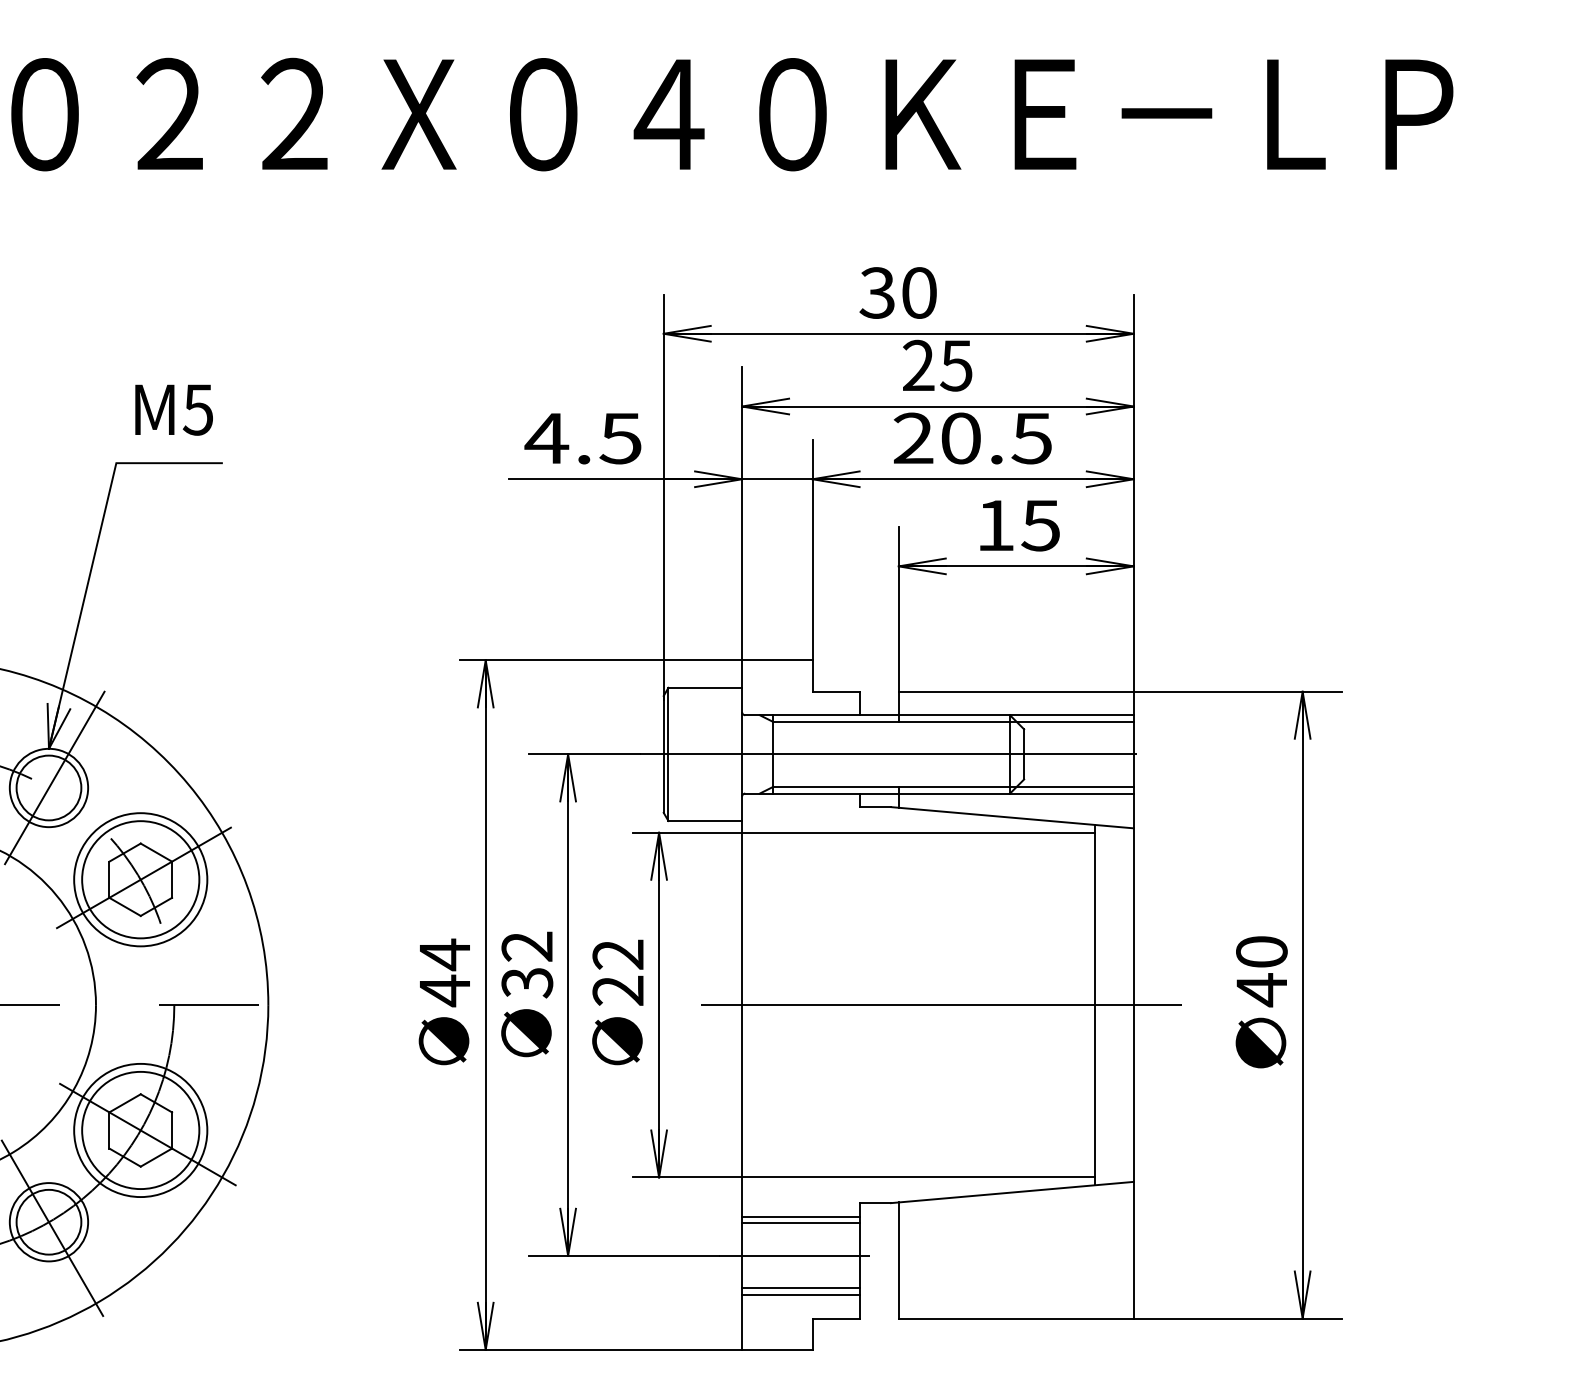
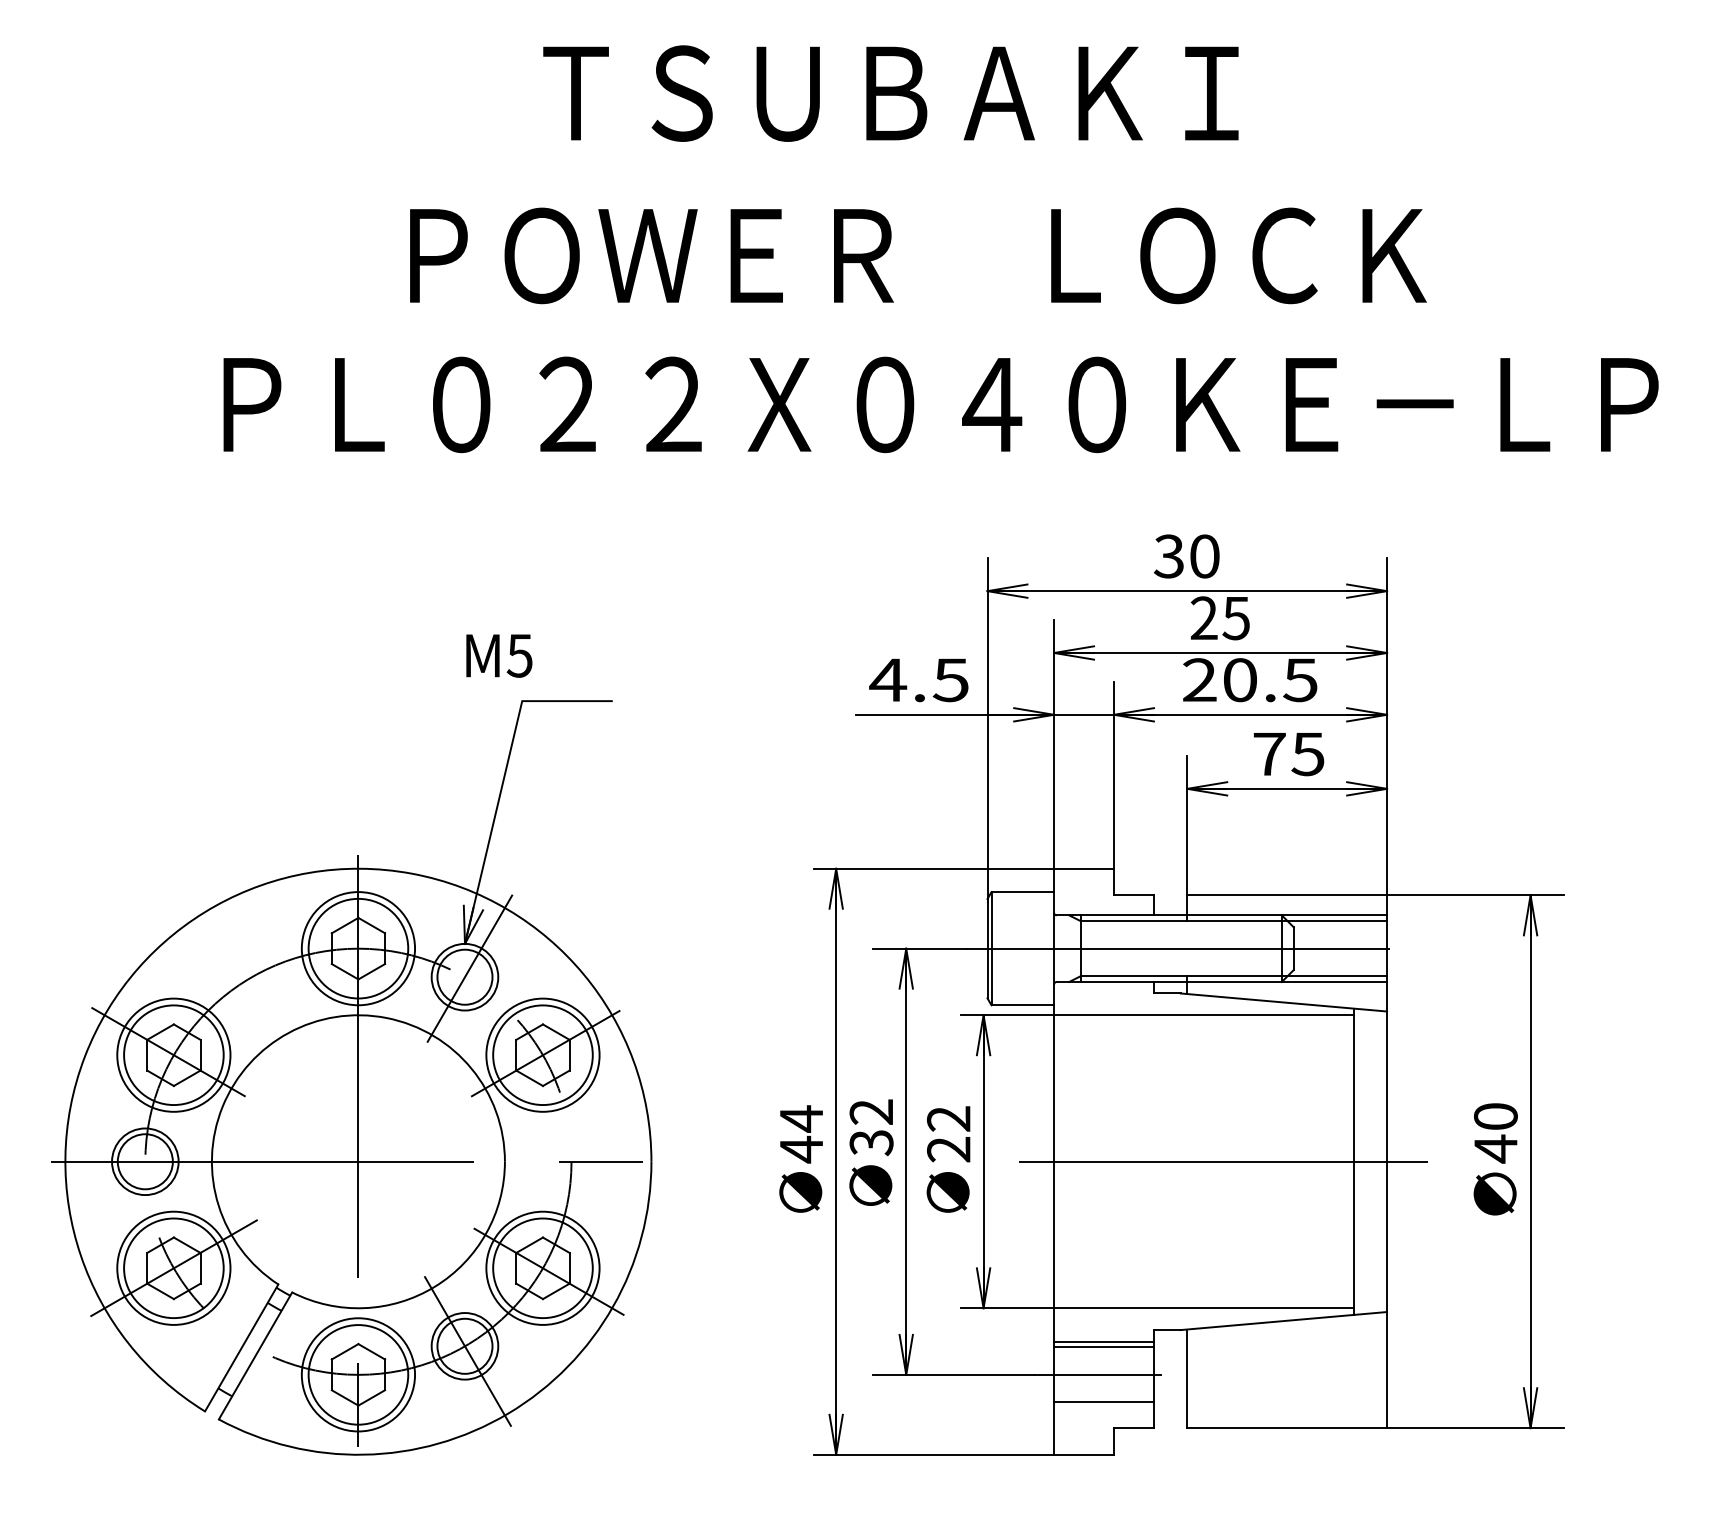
text: (174, 409) -> (499, 655), moved
text: (995, 525) -> (1269, 754), 15 -> 75
line: (800, 1295) -> (1103, 1408), removed

